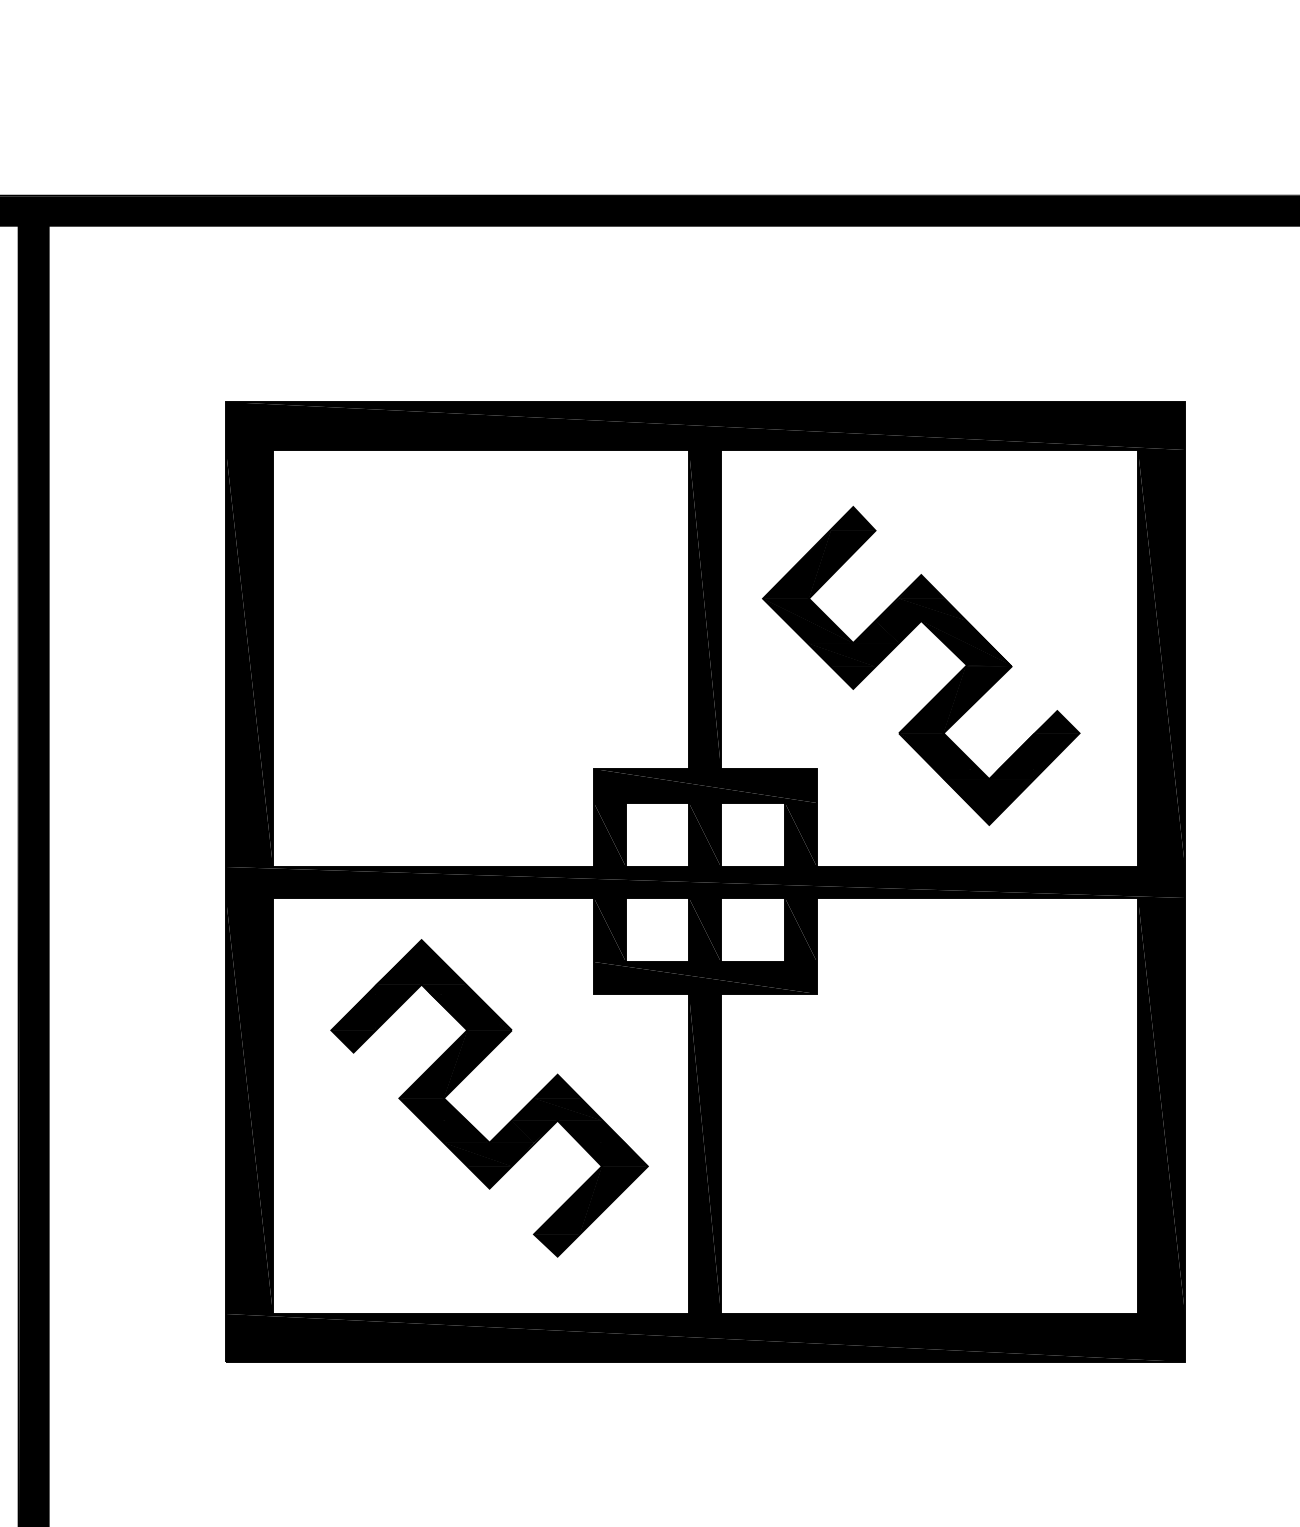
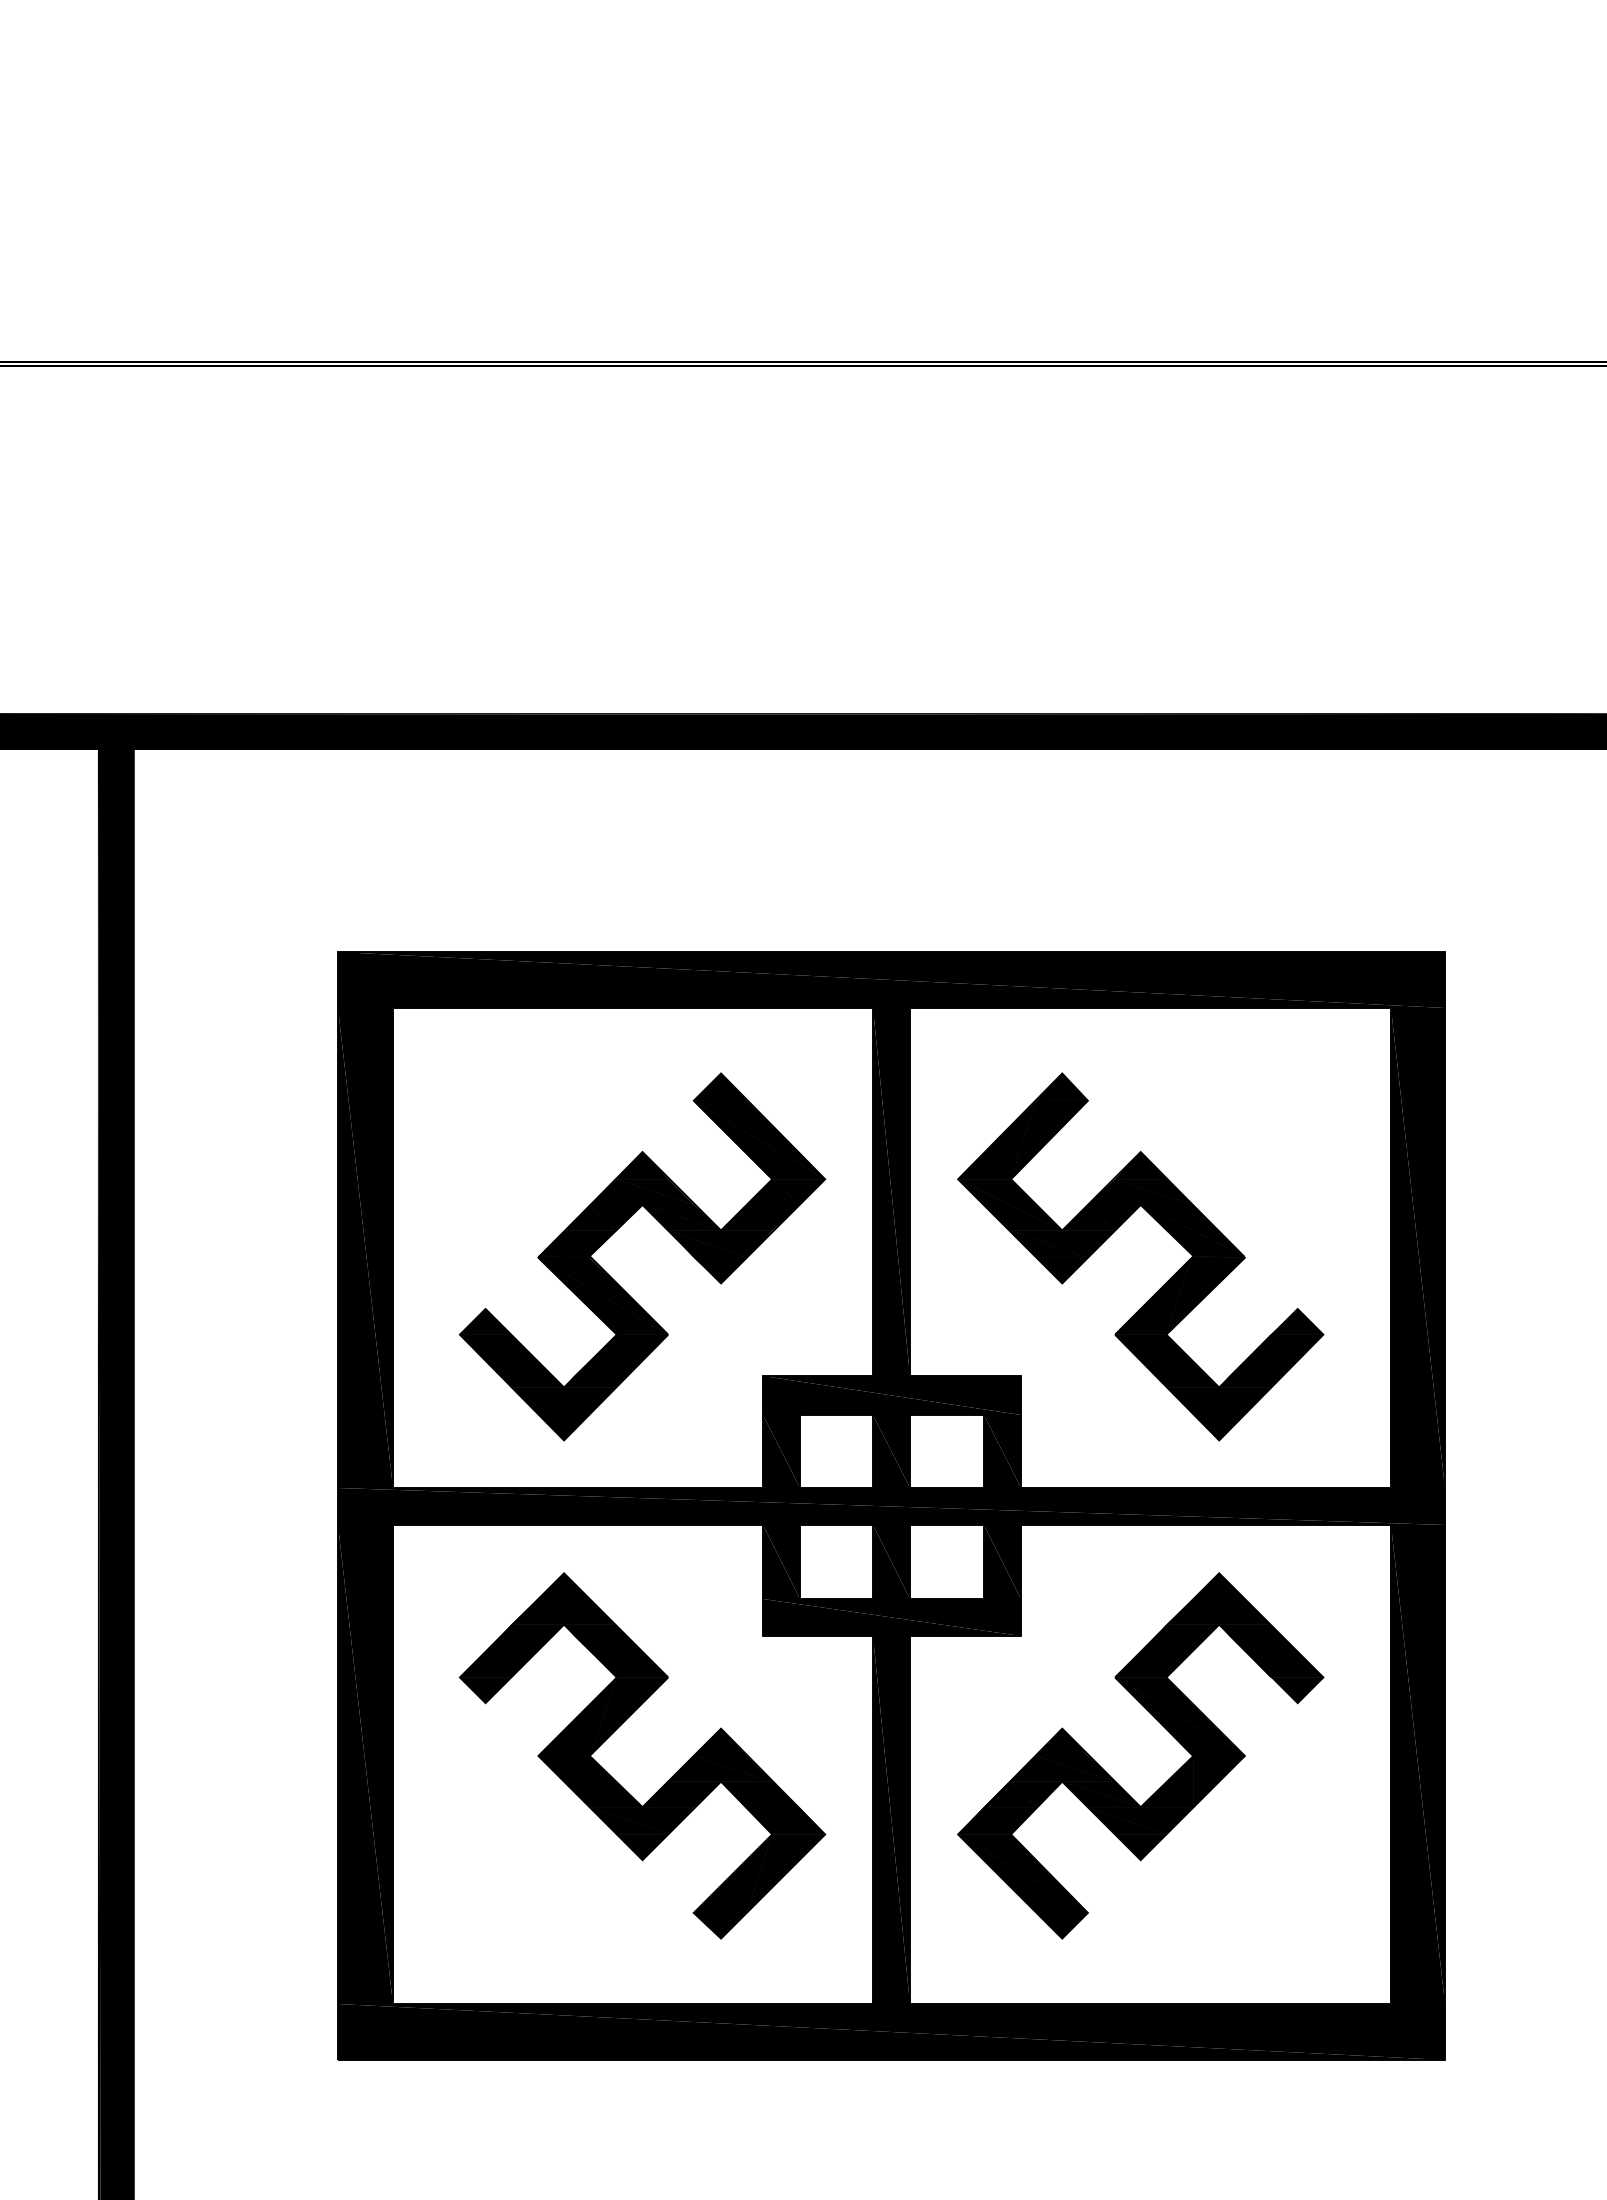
part: (511, 643) -> (667, 1231), added
part: (899, 1119) -> (1115, 1780), added

